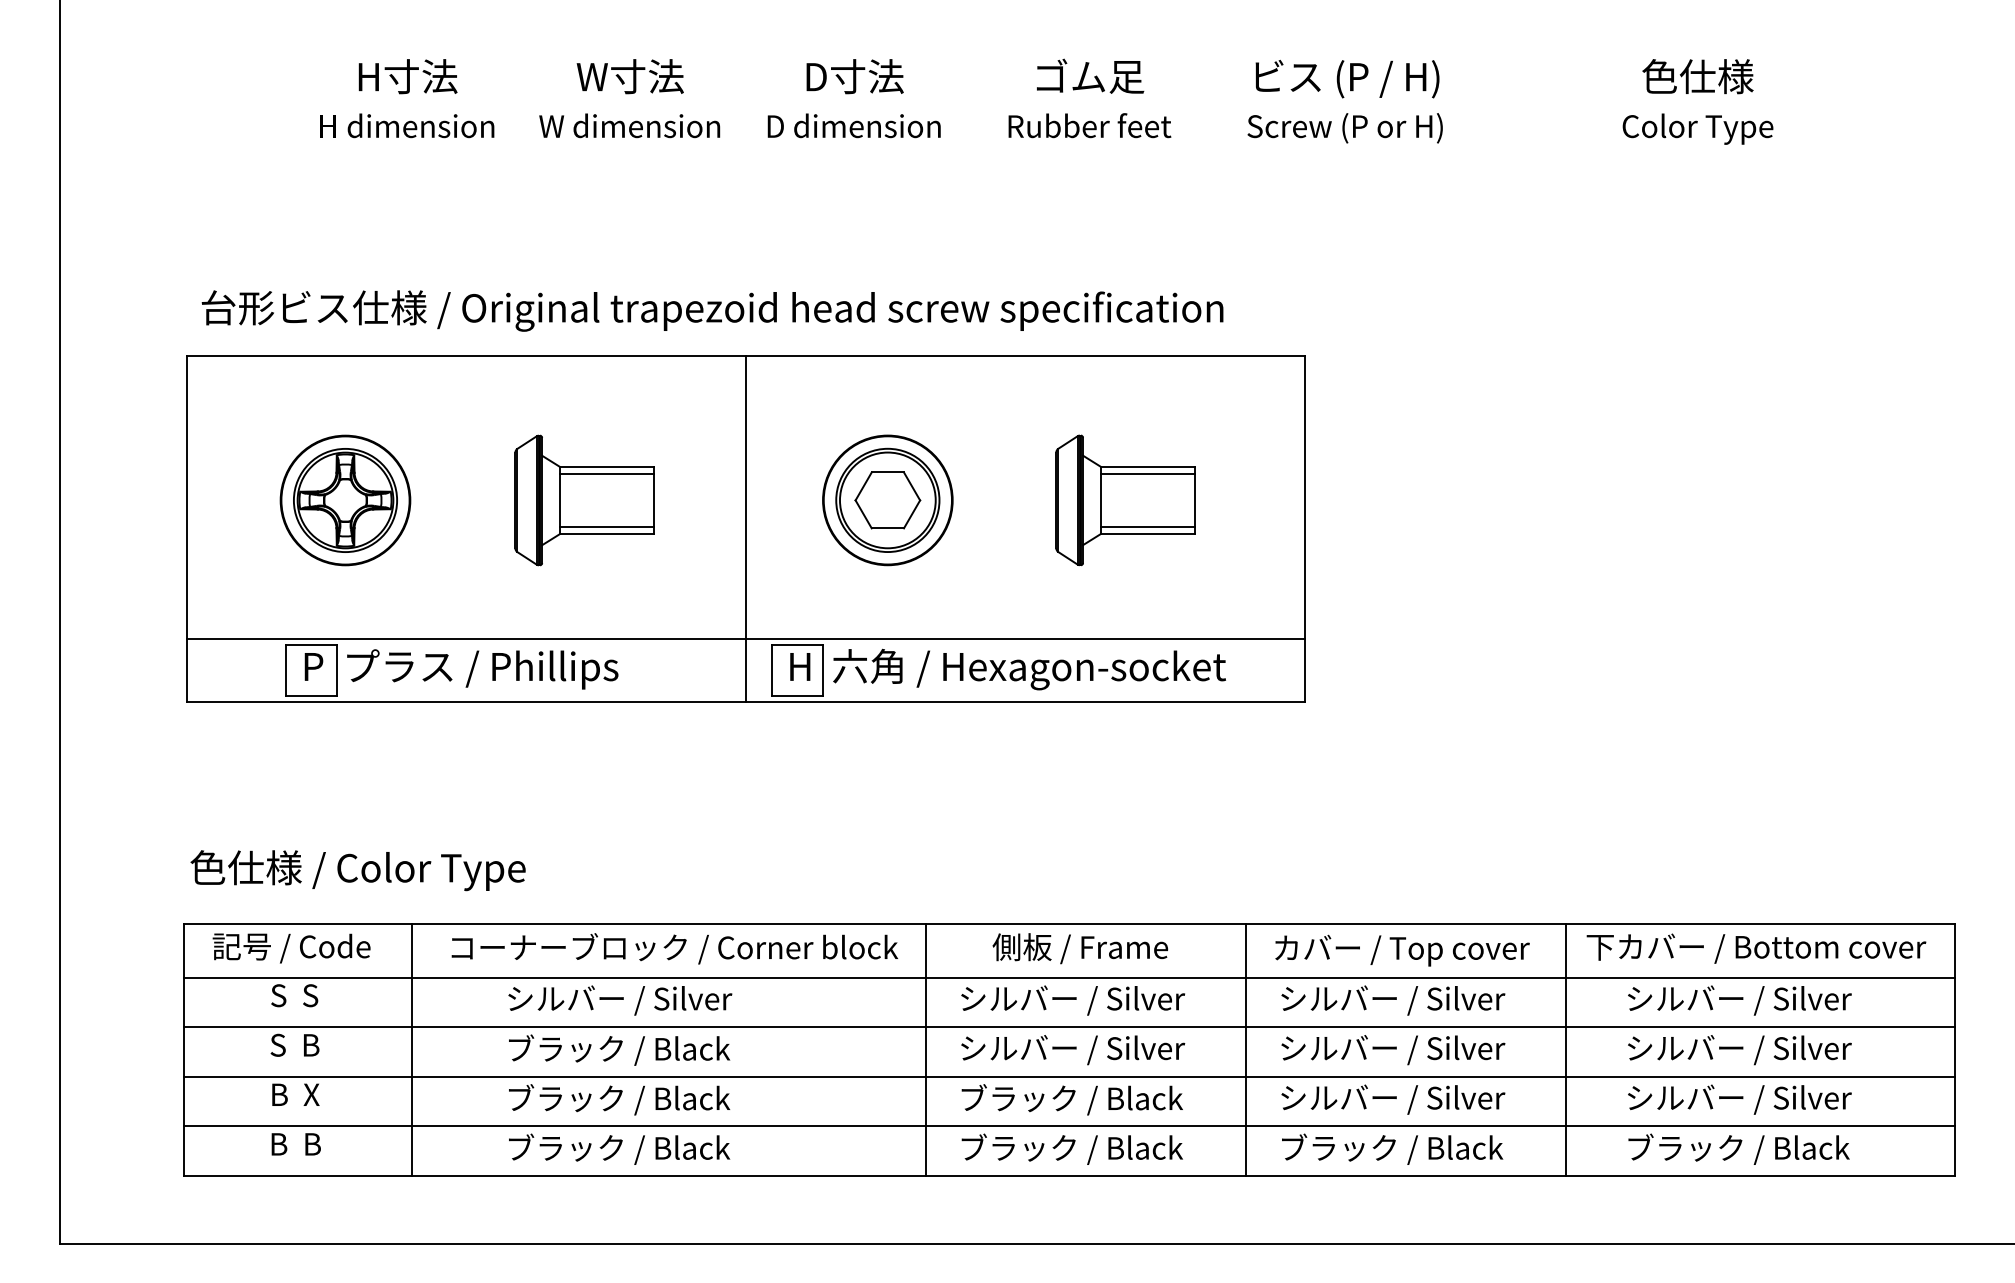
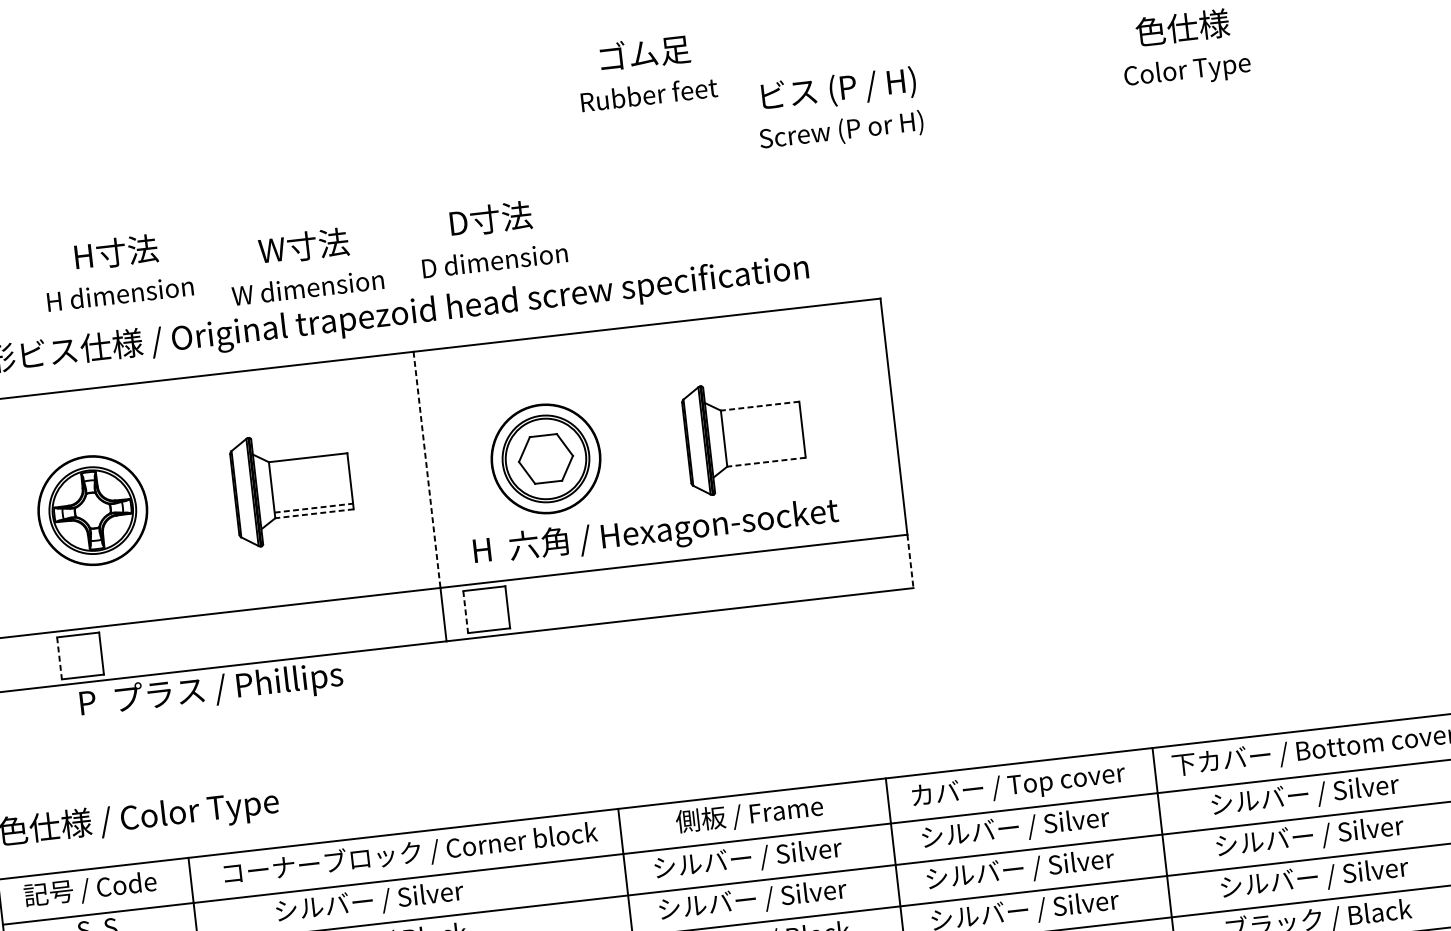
text: (407, 98) -> (117, 270), moved
text: (629, 98) -> (305, 264), moved
text: (853, 98) -> (491, 237), moved
text: (1089, 98) -> (646, 71), moved
text: (1344, 101) -> (838, 109), moved
line: (1147, 466) -> (759, 405), solid -> dashed
line: (606, 473) -> (308, 463), removed
line: (1147, 473) -> (760, 411), removed
line: (745, 497) -> (426, 470), solid -> dashed
line: (607, 527) -> (314, 508), solid -> dashed
line: (1147, 527) -> (765, 456), removed
line: (1147, 533) -> (766, 461), solid -> dashed
line: (607, 534) -> (314, 514), solid -> dashed
text: (461, 669) -> (211, 690), moved
text: (1007, 669) -> (655, 532), moved
line: (1304, 670) -> (910, 561), solid -> dashed
line: (286, 671) -> (59, 659), solid -> dashed
line: (772, 671) -> (465, 612), solid -> dashed

